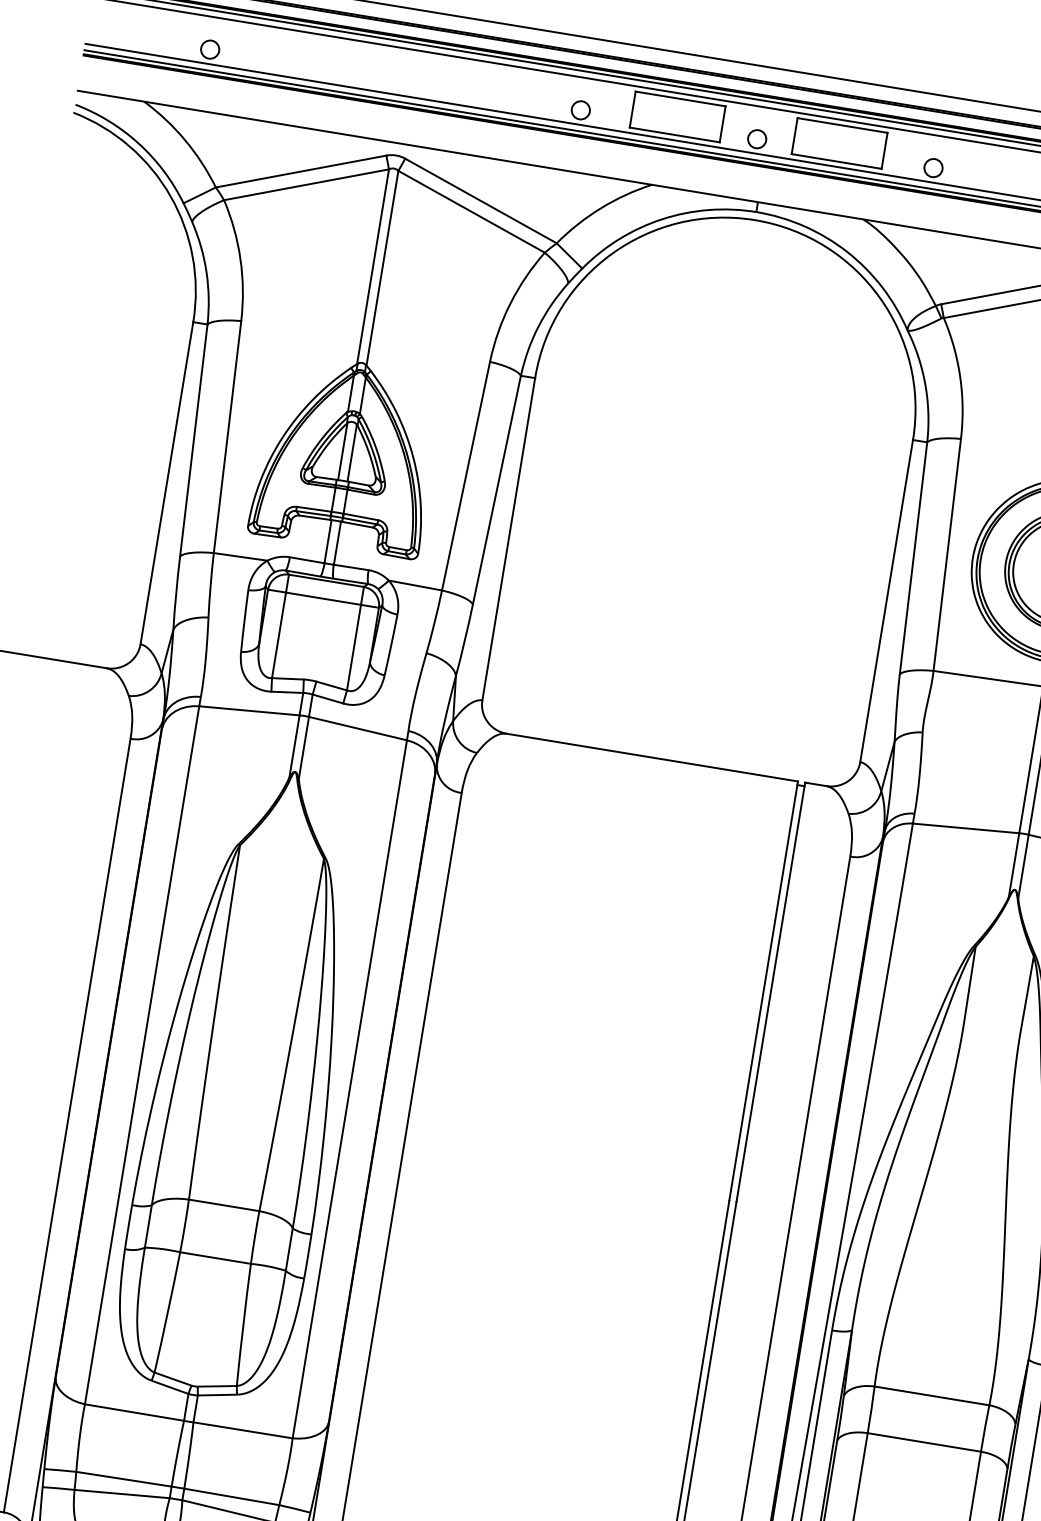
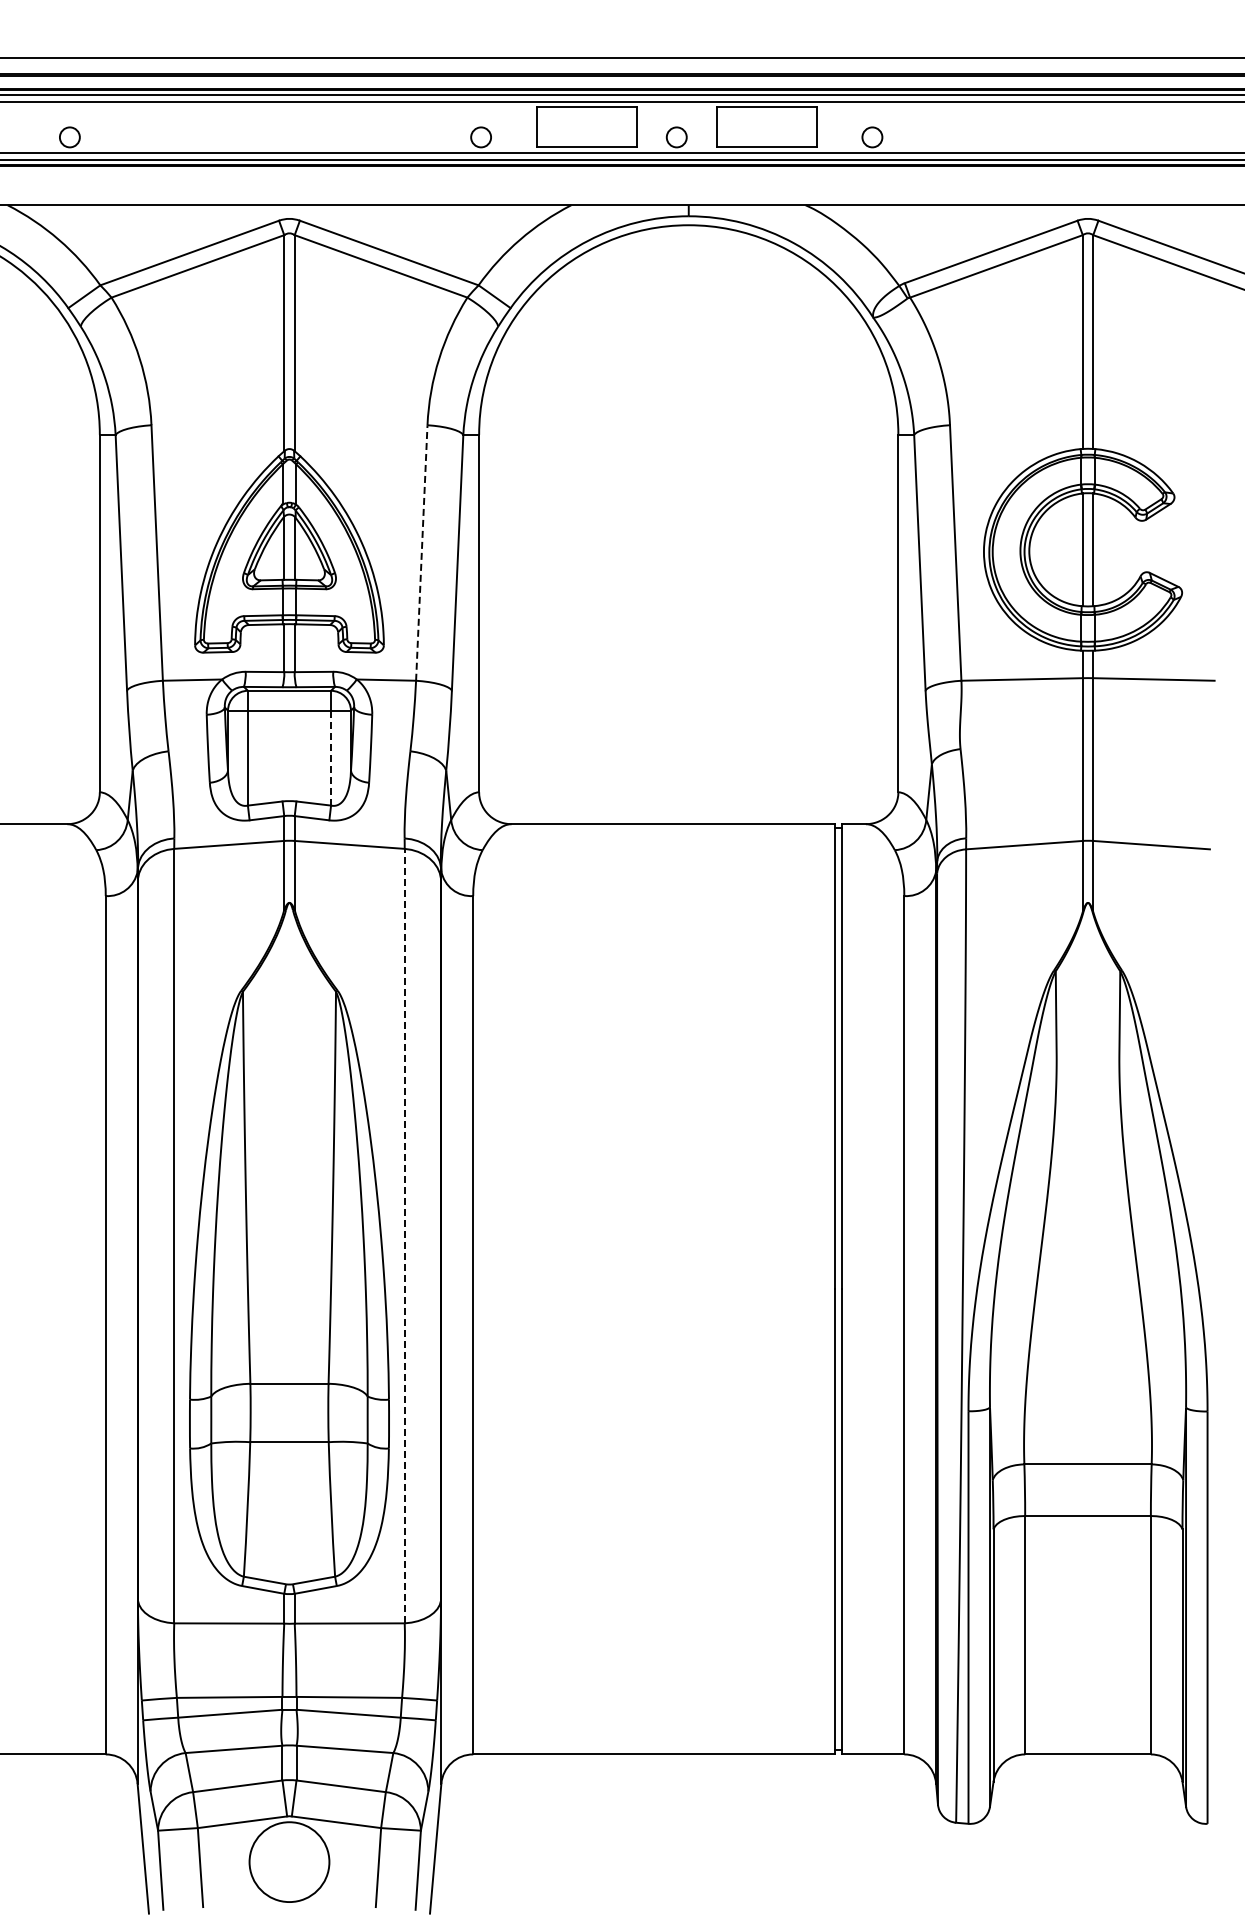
line: (465, 476) -> (421, 553), solid -> dashed
line: (354, 647) -> (331, 757), solid -> dashed
line: (349, 1088) -> (404, 1235), solid -> dashed

